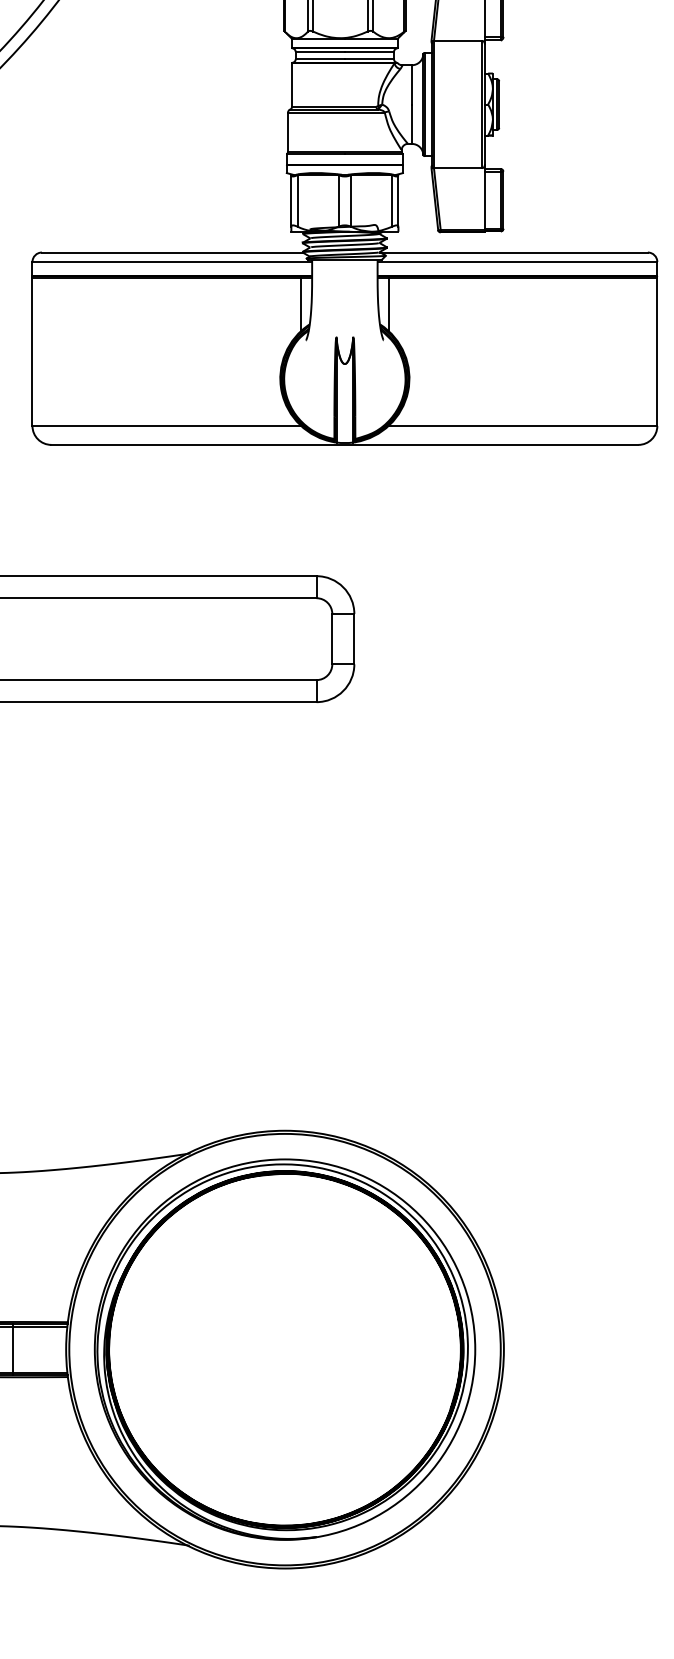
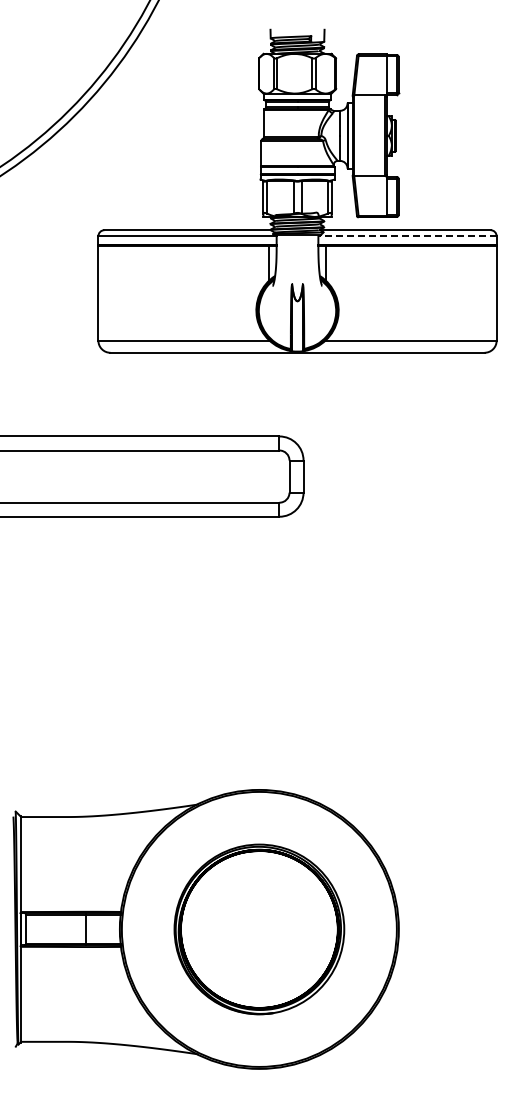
line: (517, 262) -> (407, 236), solid -> dashed
part: (285, 1349) -> (259, 929), size x0.7

